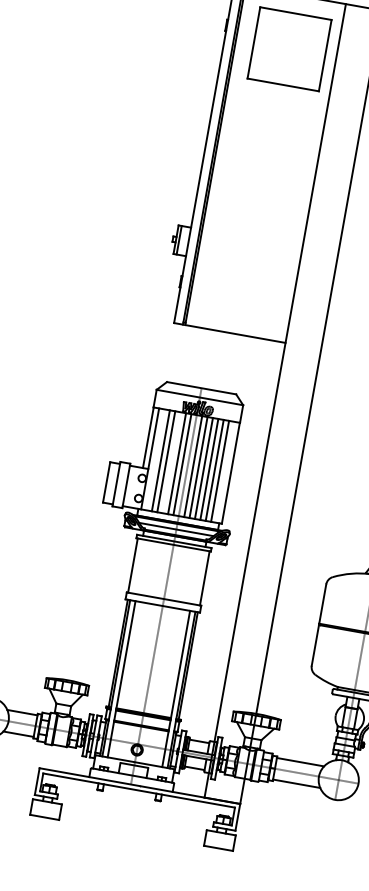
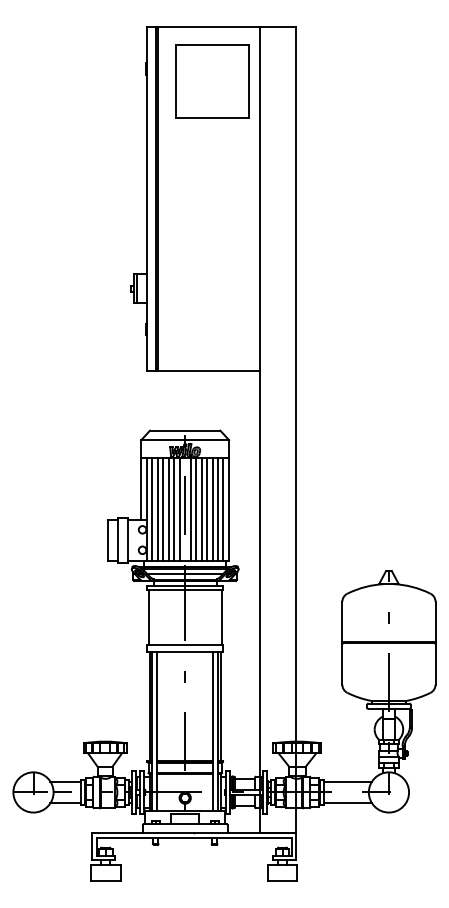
line: (155, 460) -> (152, 509), added
line: (171, 462) -> (168, 509), added
line: (225, 472) -> (223, 509), added

